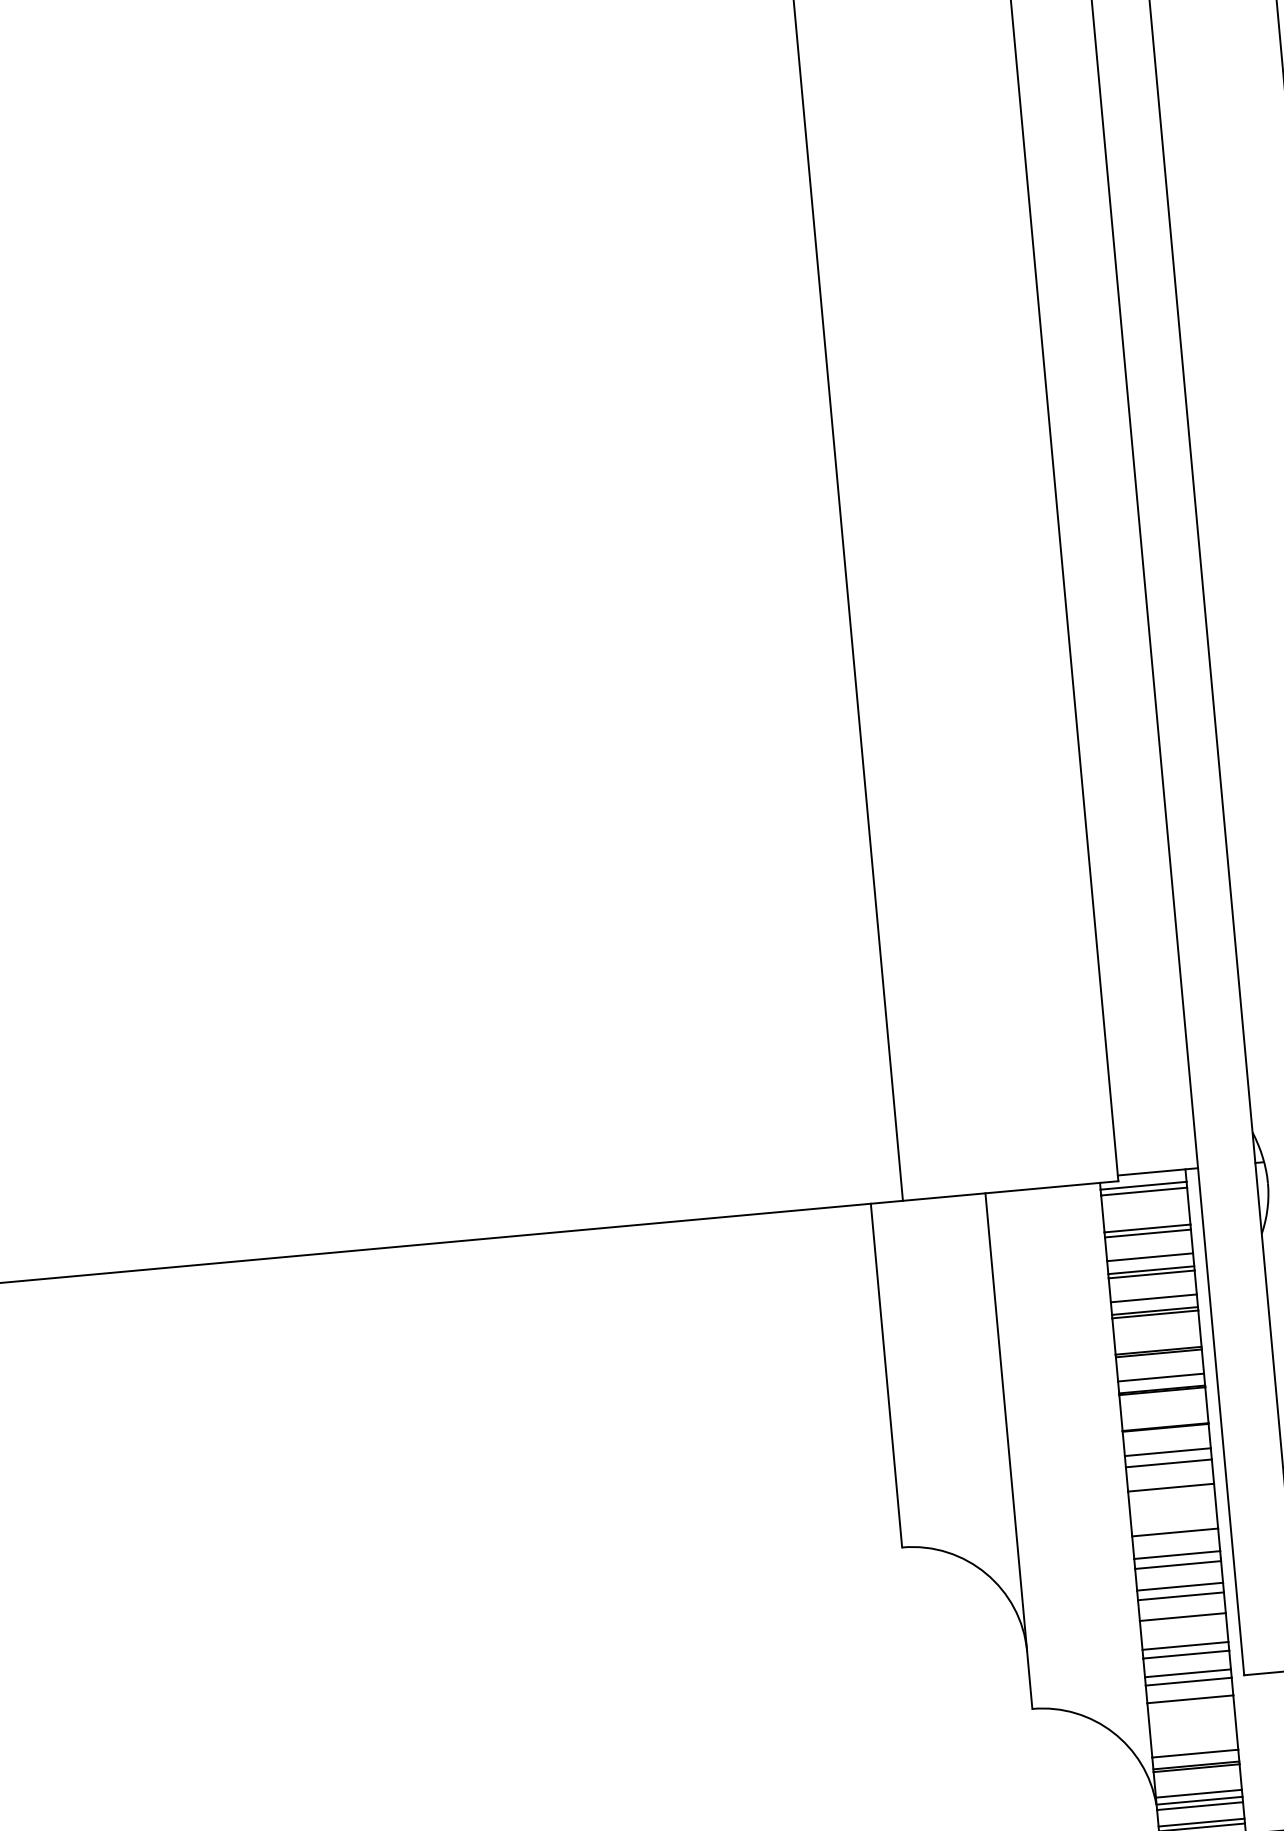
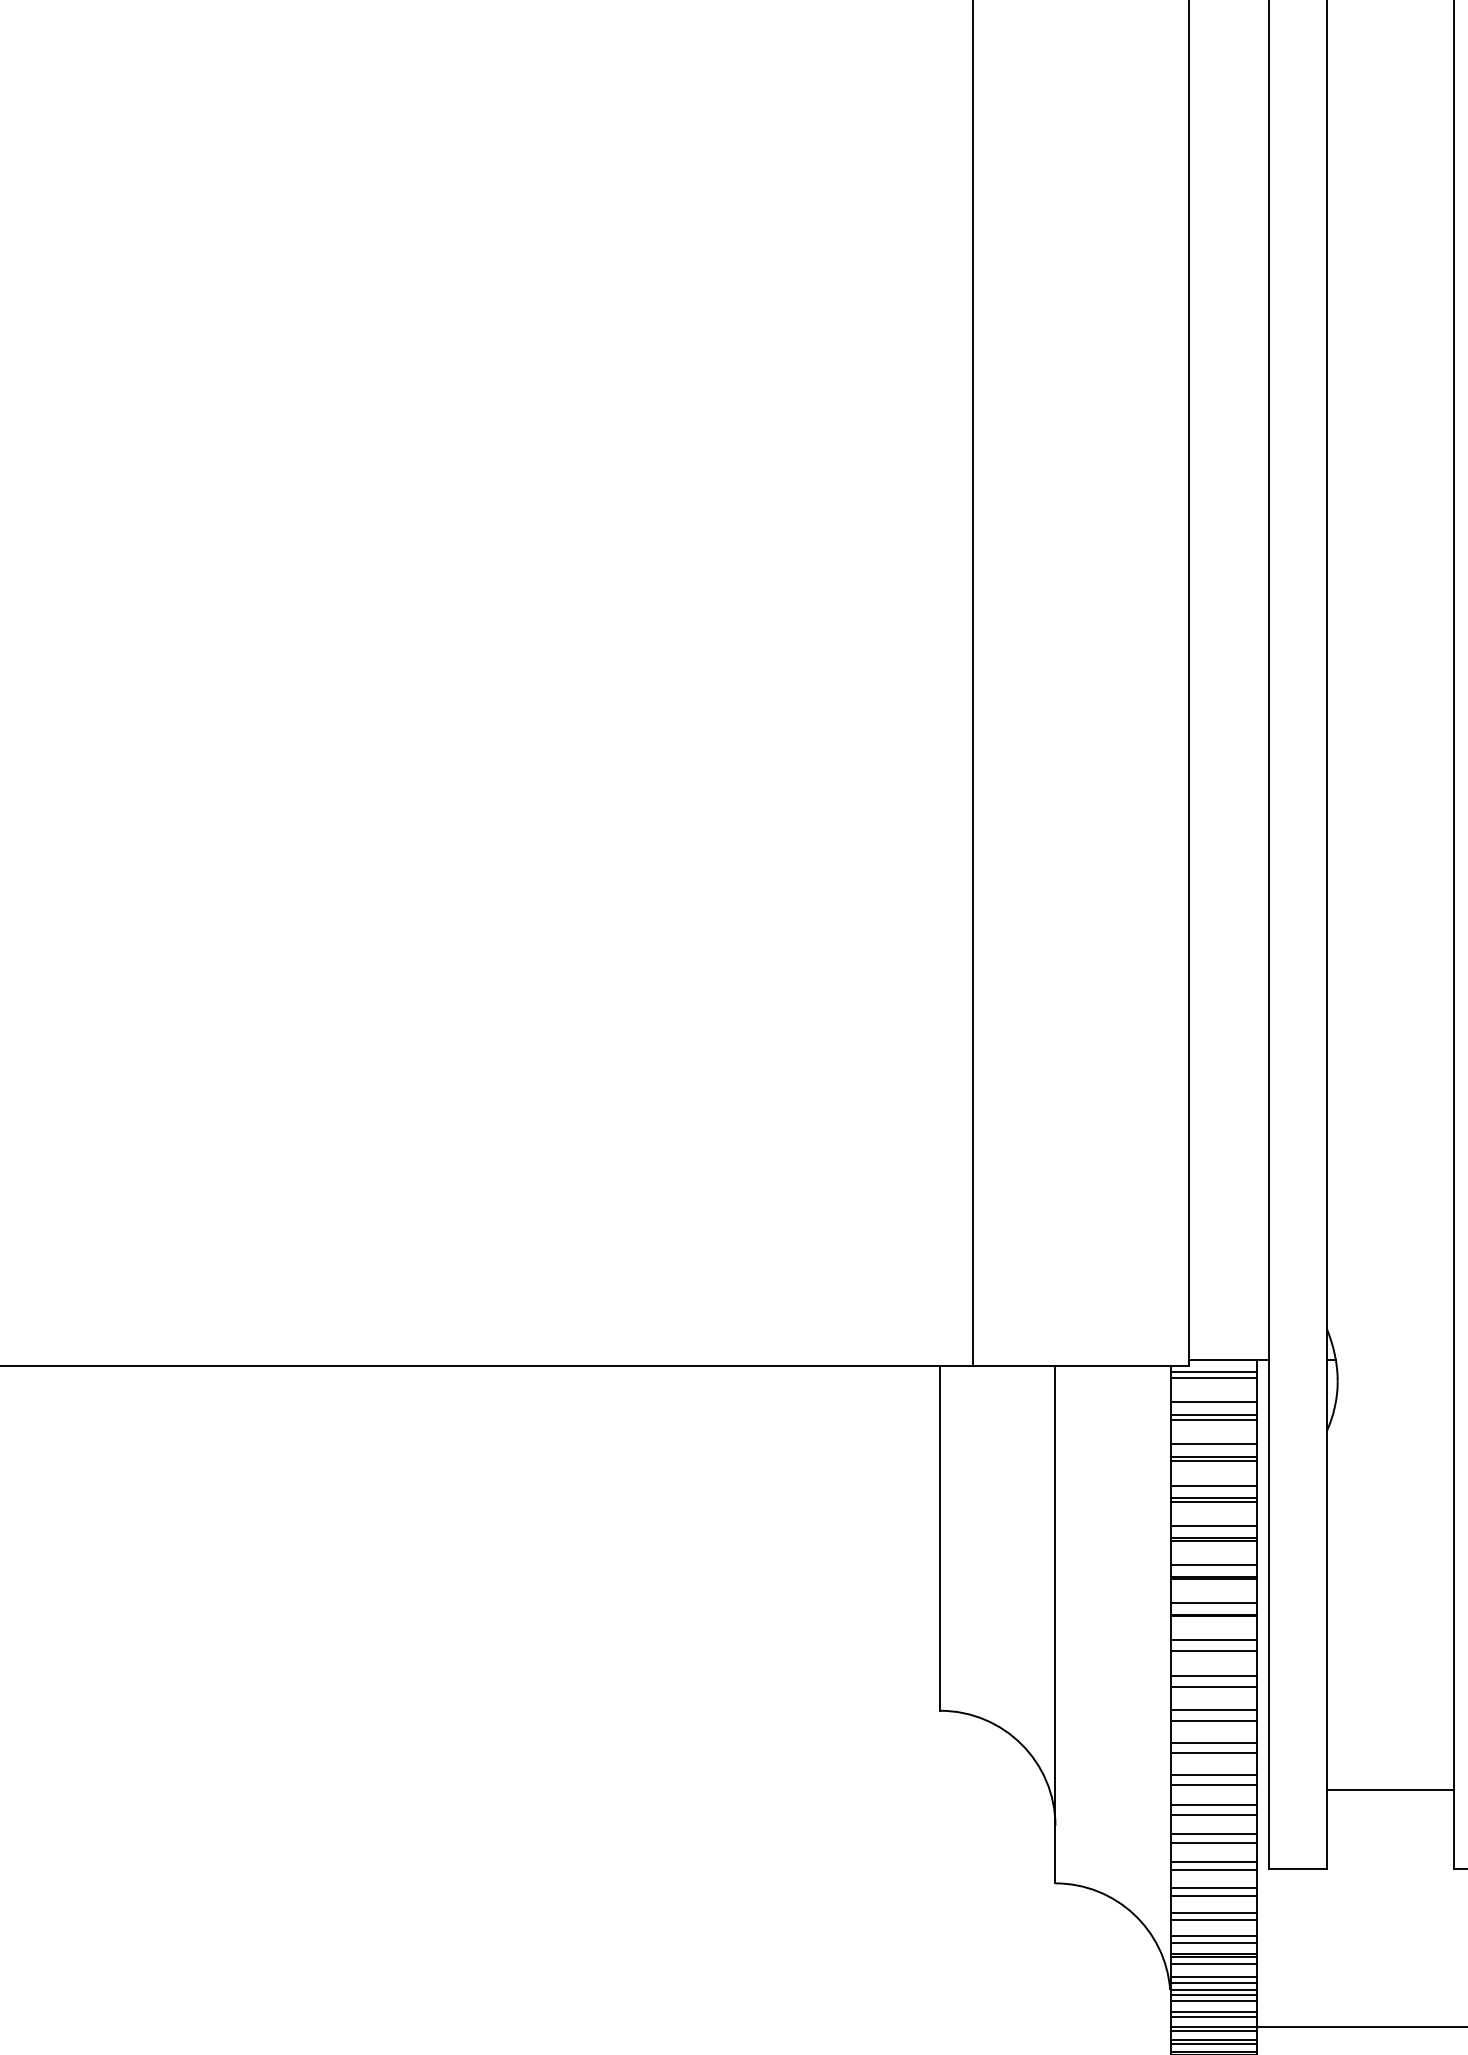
line: (1146, 1214) -> (1213, 1401), added
line: (1157, 1338) -> (1213, 1525), added
line: (1164, 1414) -> (1213, 1602), added
line: (1171, 1498) -> (1213, 1686), added
line: (1174, 1522) -> (1213, 1710), added
line: (1183, 1626) -> (1213, 1814), added
line: (1190, 1706) -> (1213, 1895), added
line: (1192, 1723) -> (1213, 1912), added
line: (1193, 1731) -> (1213, 1920), added
line: (1194, 1746) -> (1213, 1935), added
line: (1197, 1774) -> (1213, 1963), added
line: (1198, 1788) -> (1213, 1977), added
line: (1200, 1811) -> (1213, 2000), added

